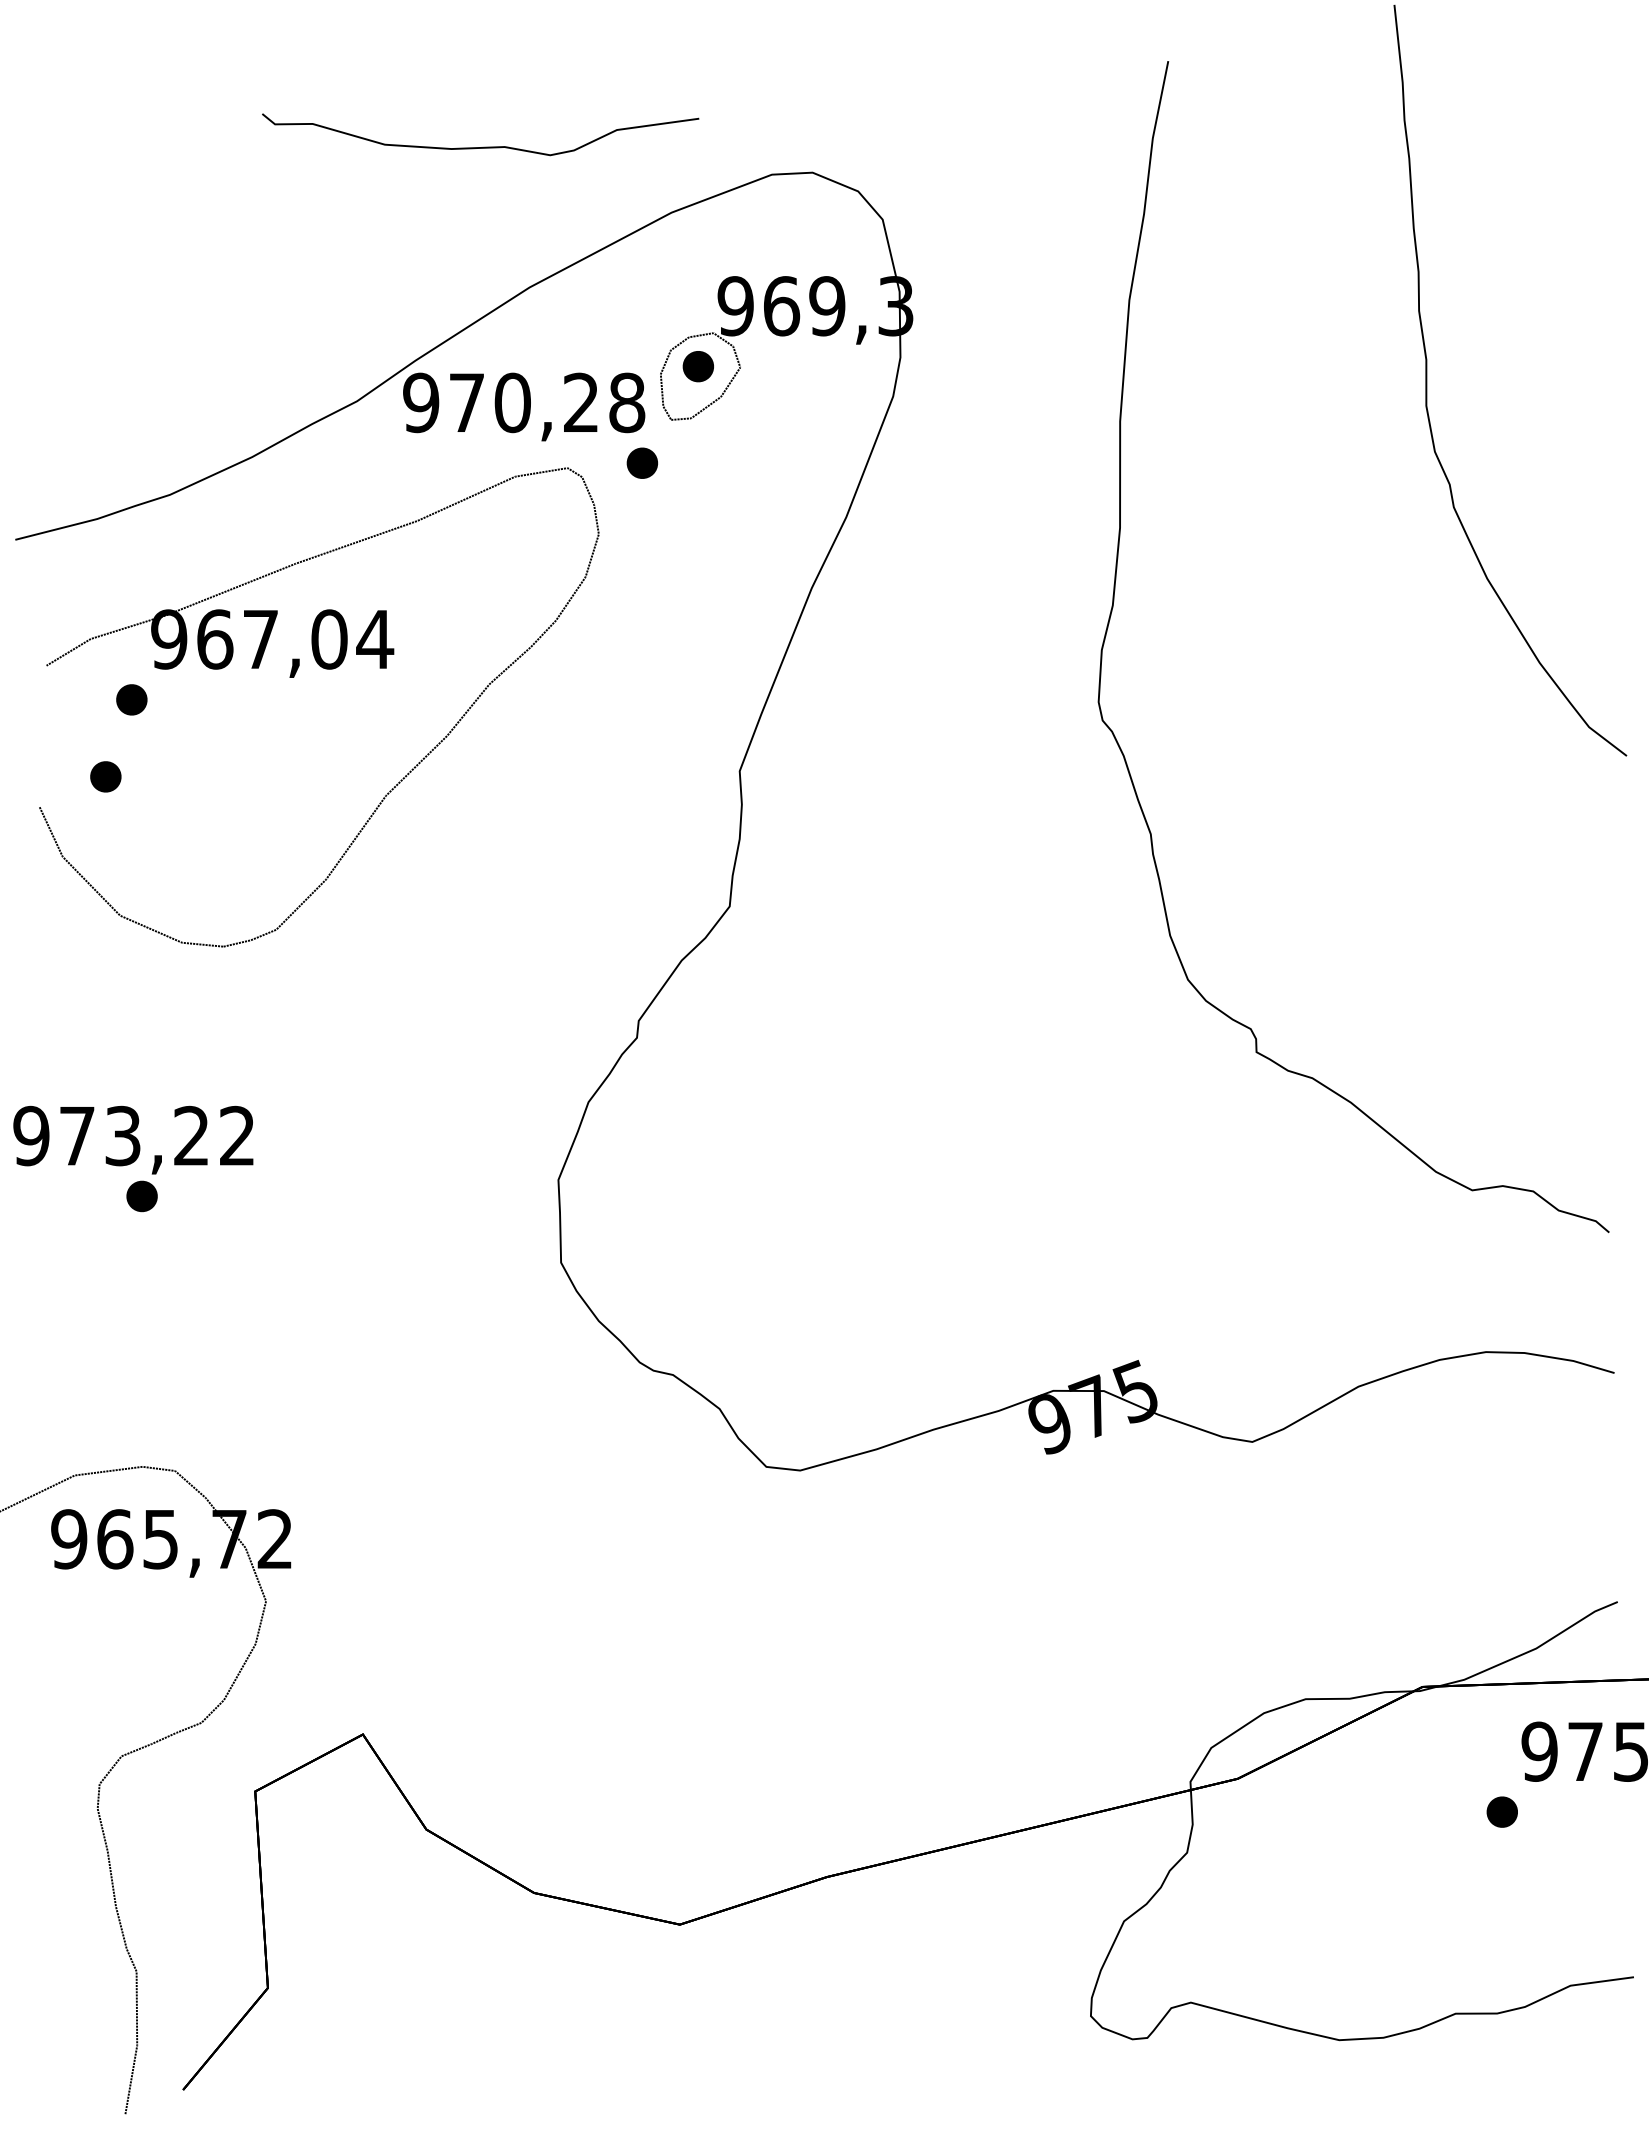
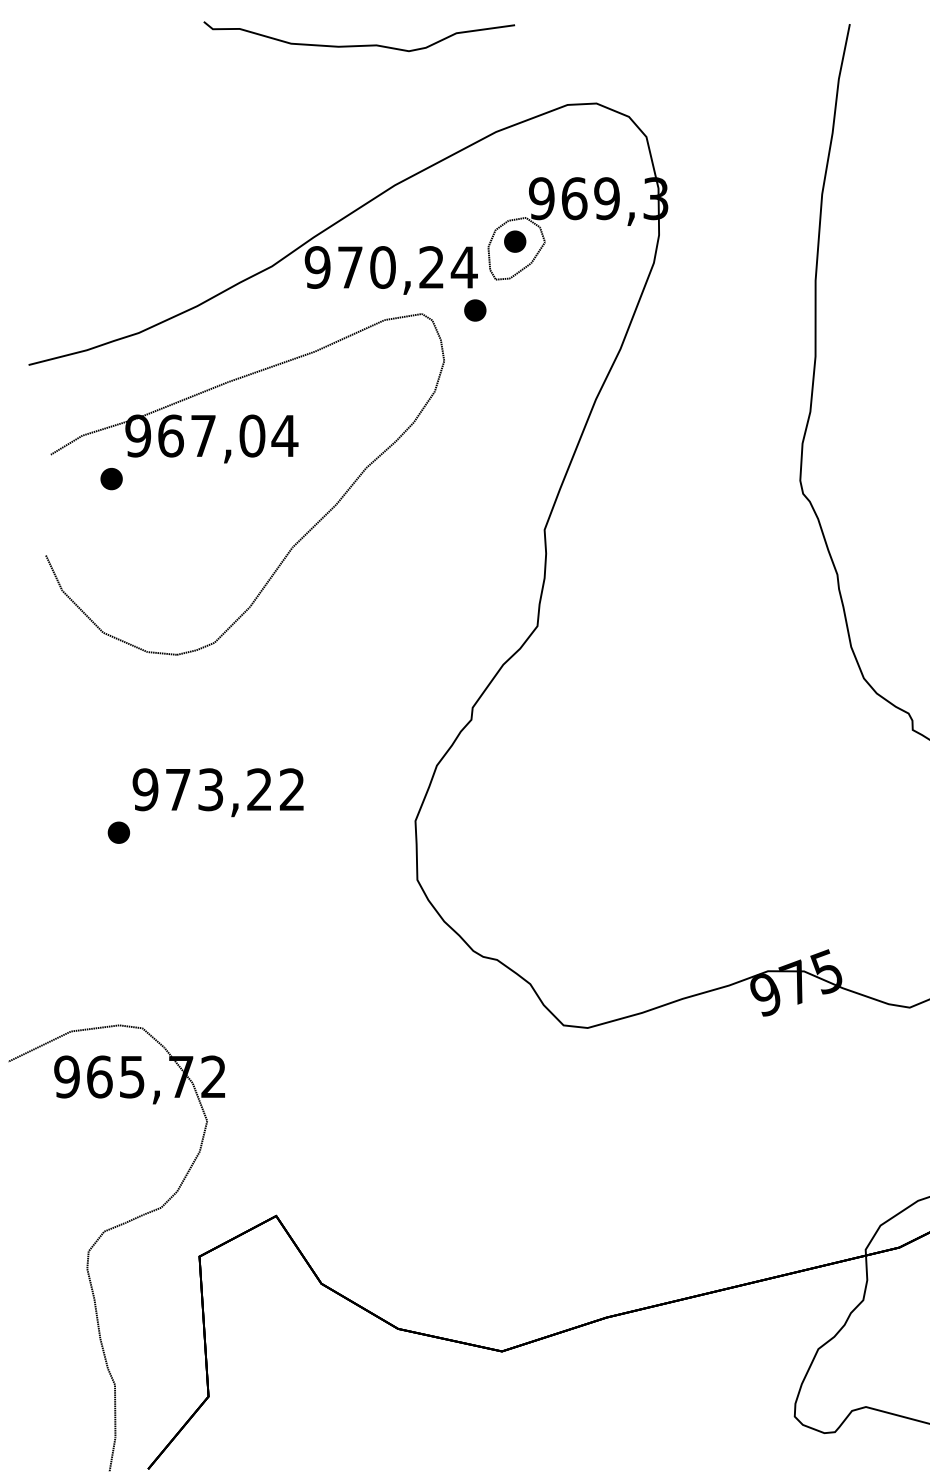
curve: (483, 146) -> (361, 44), moved
text: (627, 402) -> (464, 267), 970,28 -> 970,24
part: (105, 776) -> (92, 533), removed
text: (133, 1139) -> (218, 792), moved

